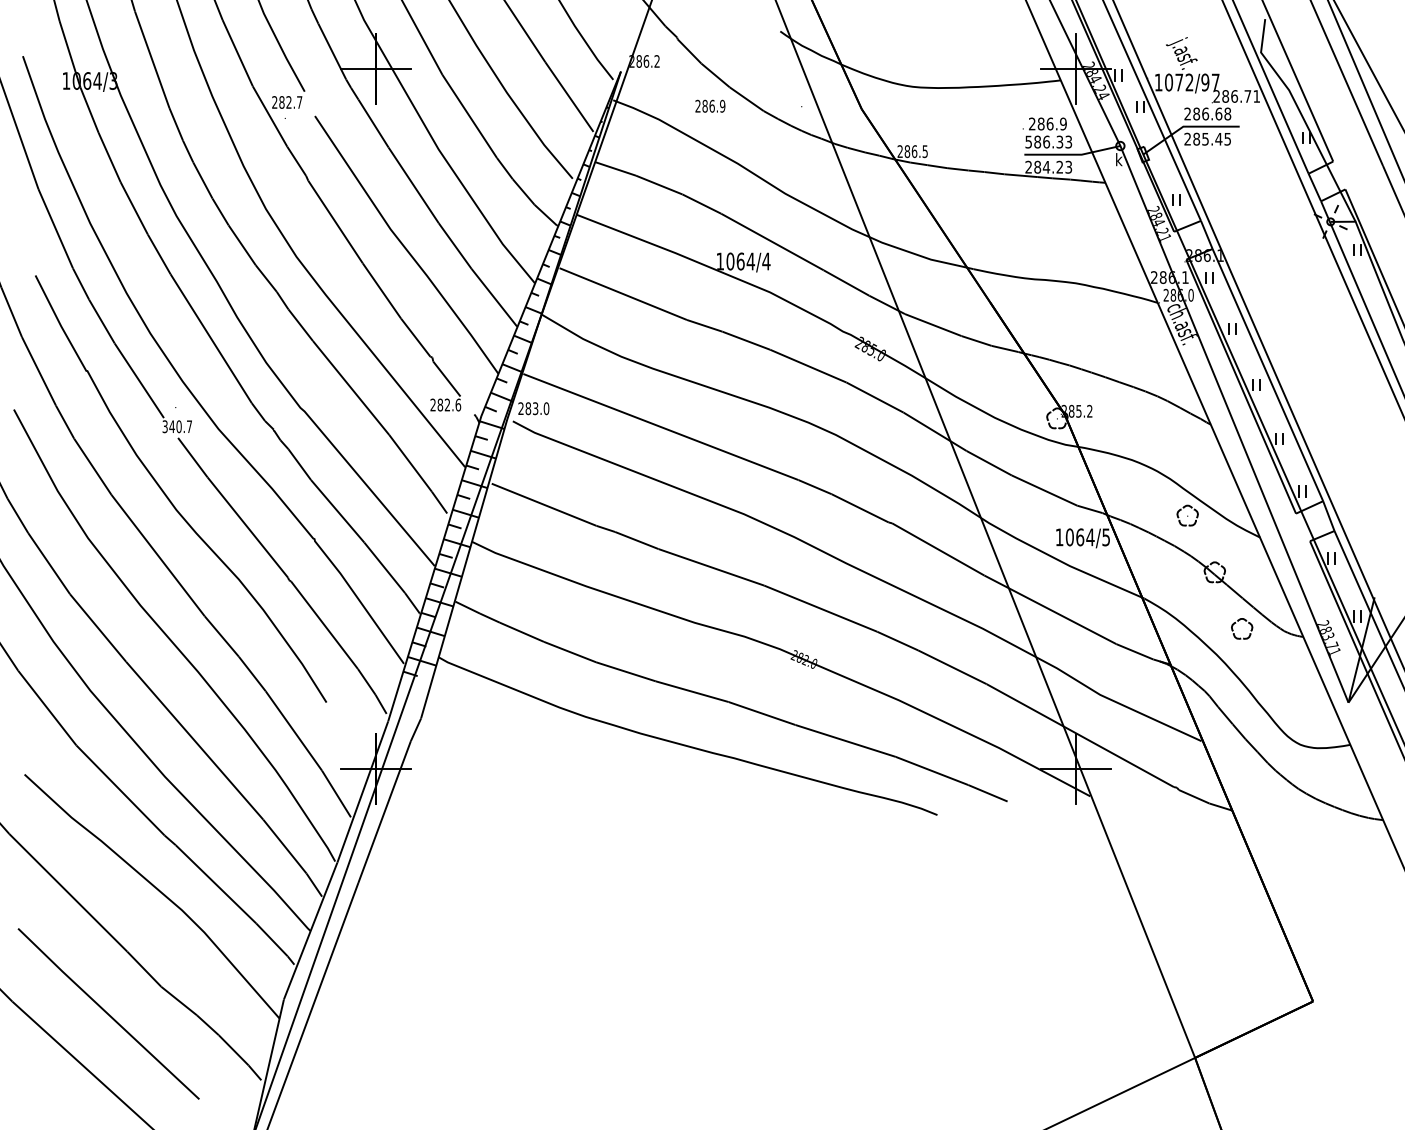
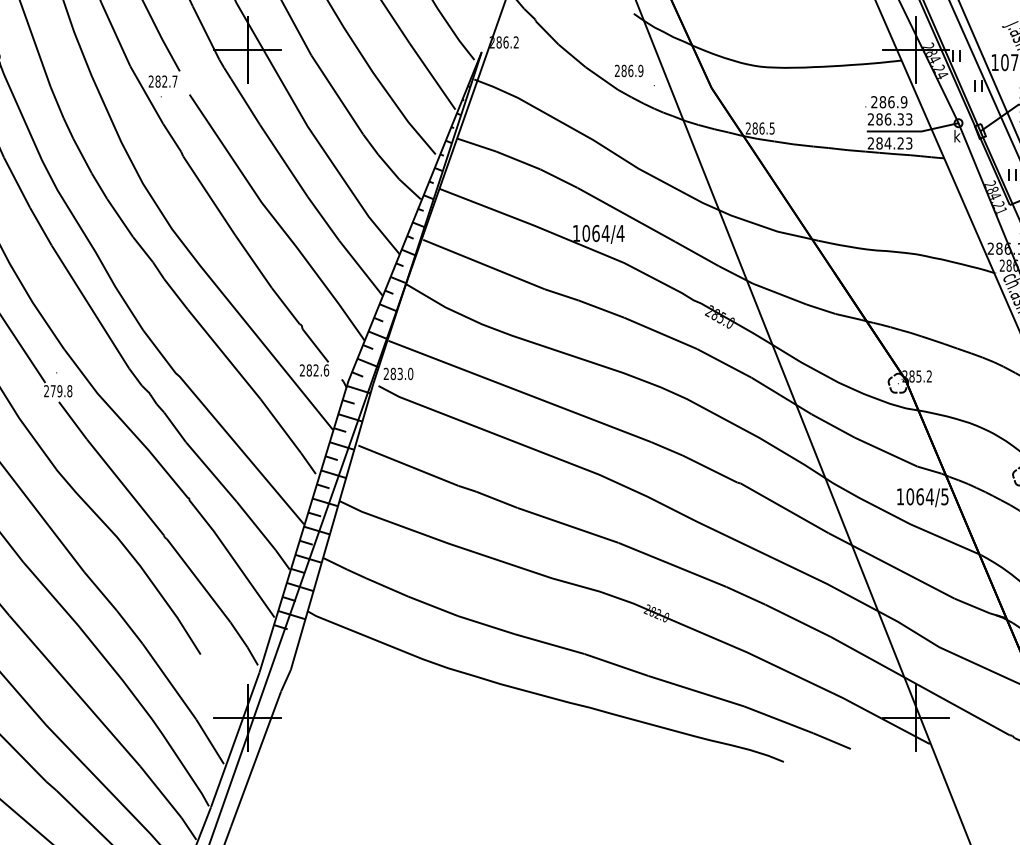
text: (710, 105) -> (629, 70), moved
text: (1028, 141) -> (870, 118), 586.33 -> 286.33
text: (177, 426) -> (58, 390), 340.7 -> 279.8

